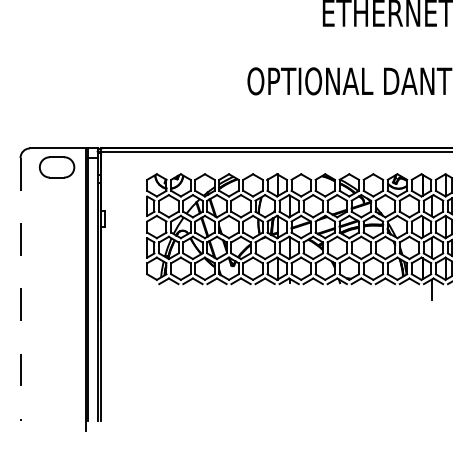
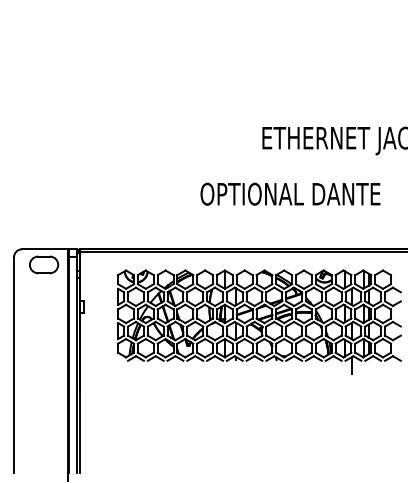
line: (21, 289) -> (14, 365), dashed -> solid

